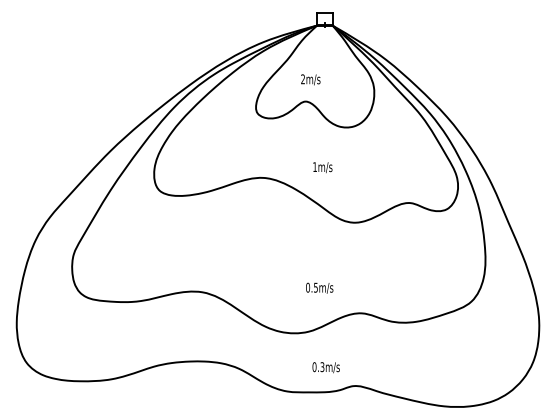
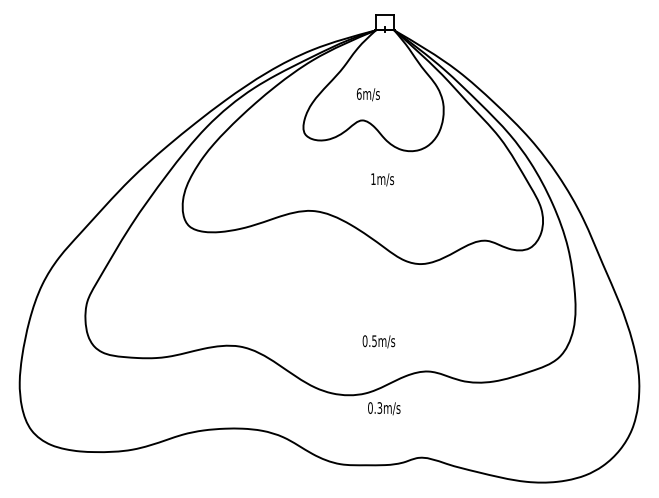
text: (303, 79) -> (359, 94), 2m/s -> 6m/s
text: (322, 167) -> (382, 179), moved
text: (325, 367) -> (383, 408), moved

